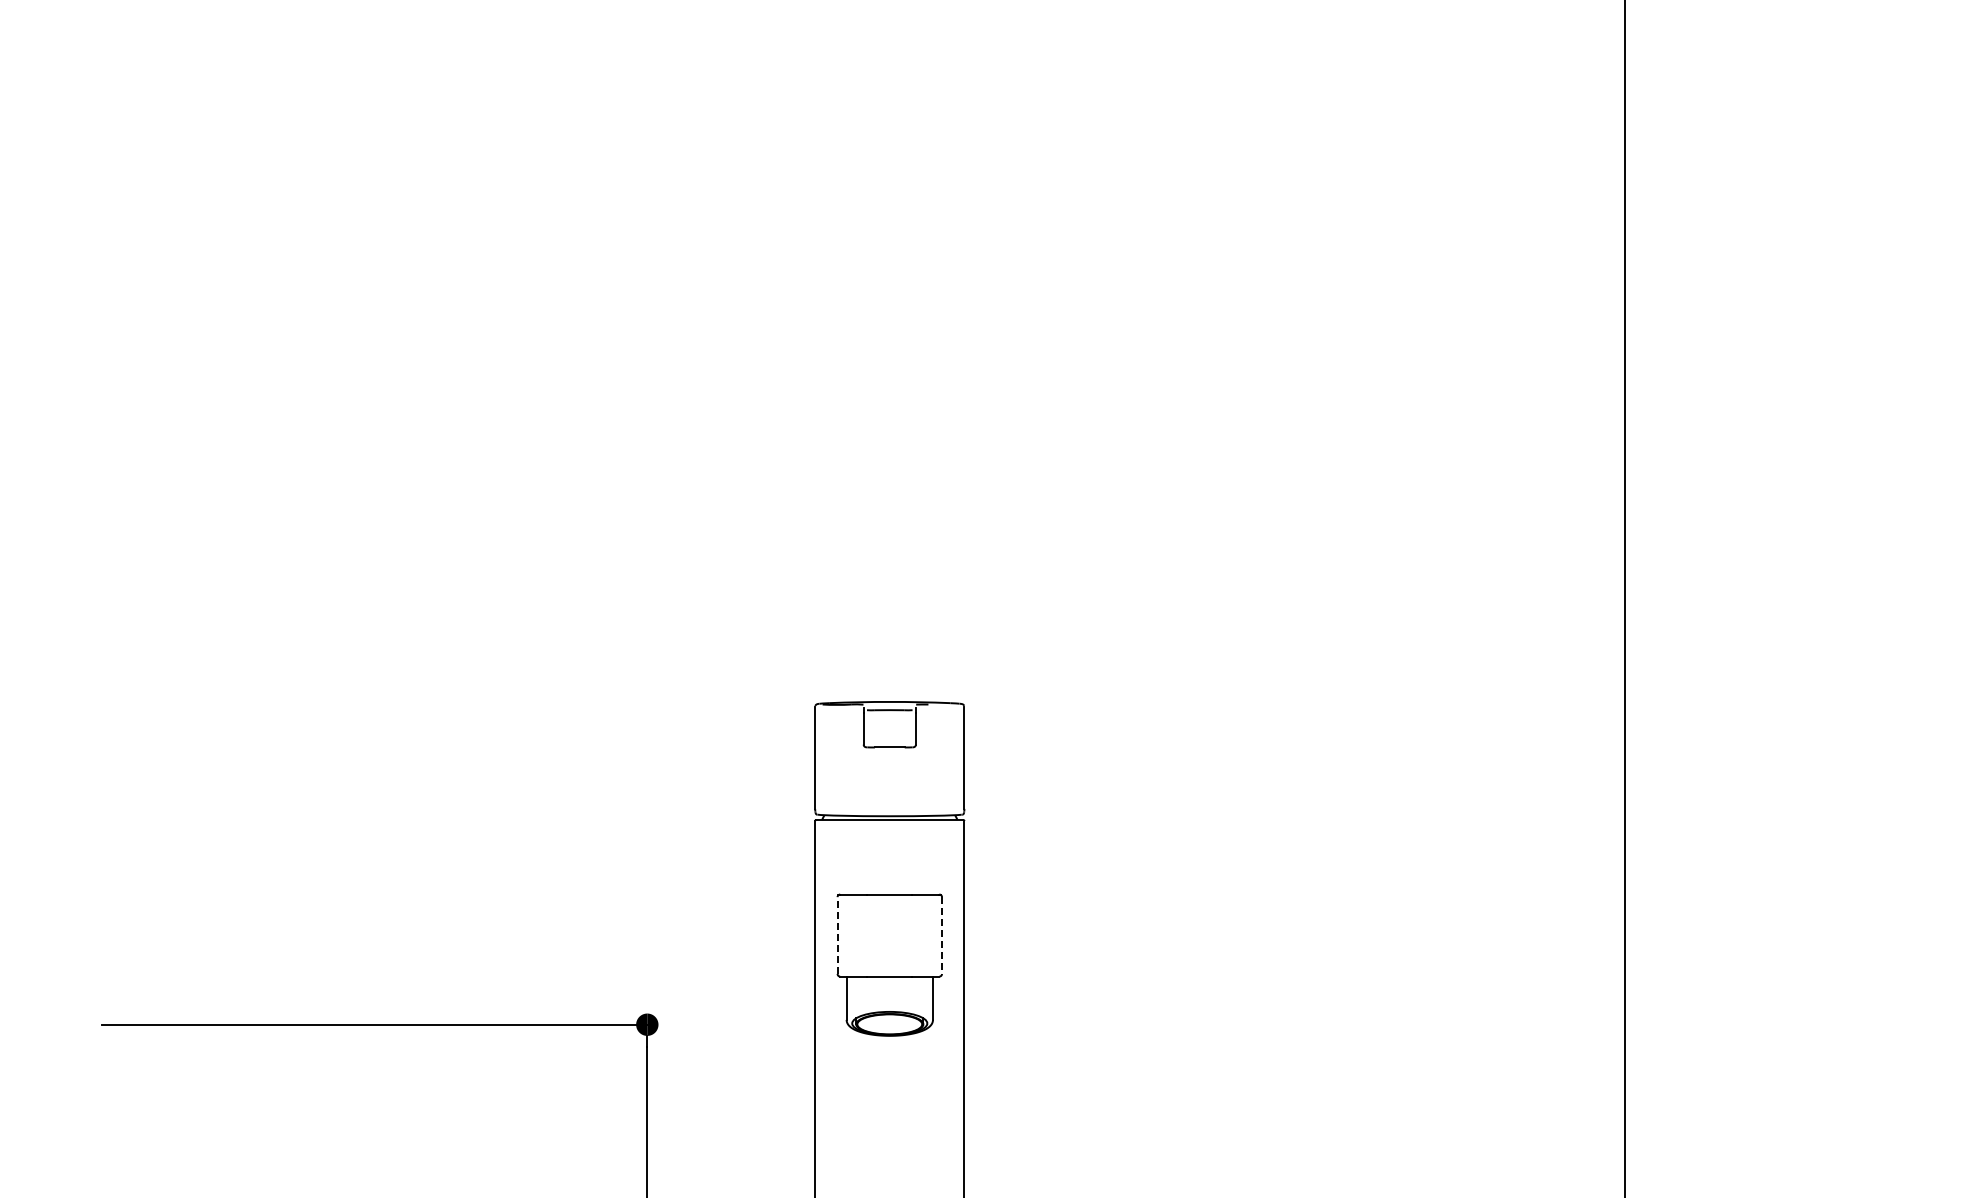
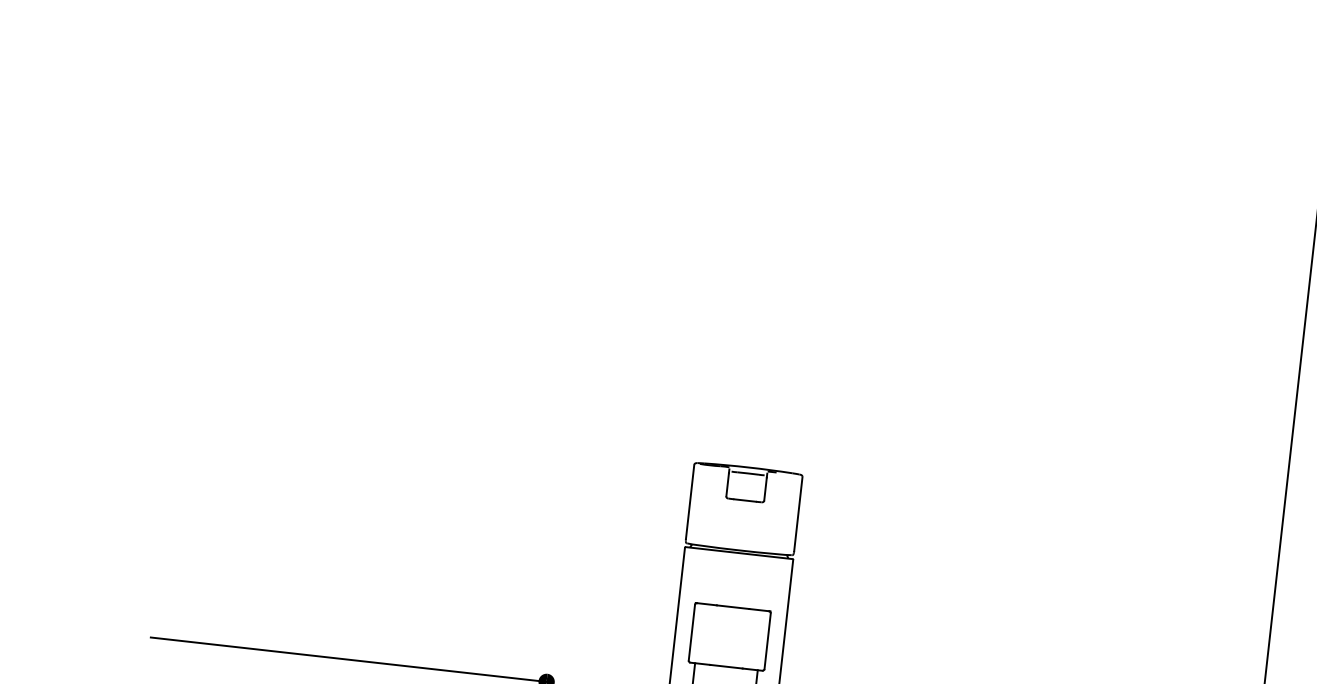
line: (837, 935) -> (691, 632), dashed -> solid
line: (942, 936) -> (767, 641), dashed -> solid

